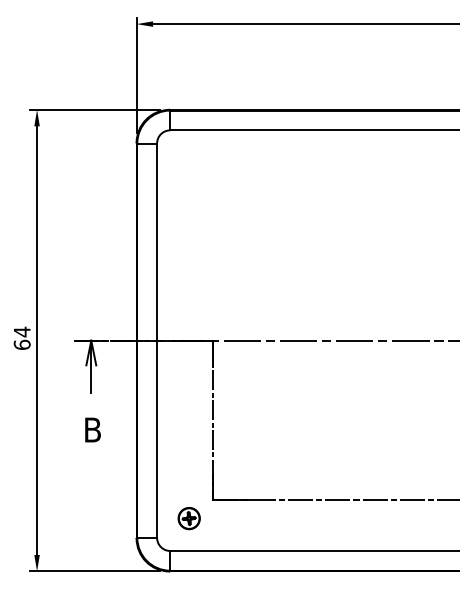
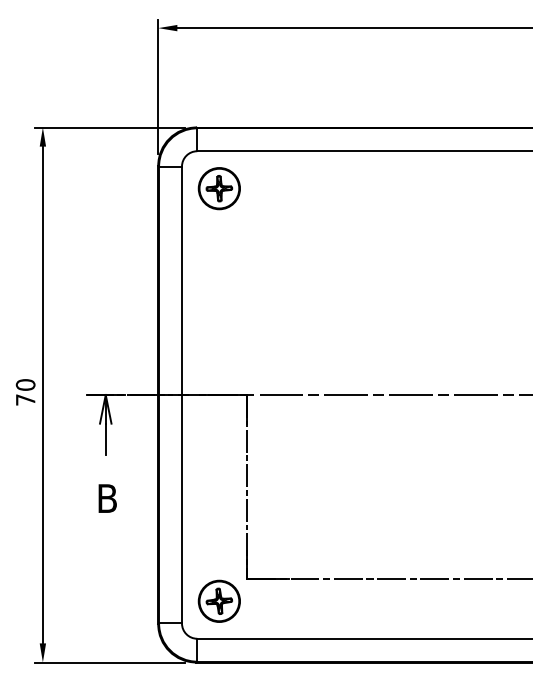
part: (188, 162) -> (218, 188), added
text: (22, 337) -> (25, 391), 64 -> 70
part: (188, 517) -> (218, 600), size x1.67

